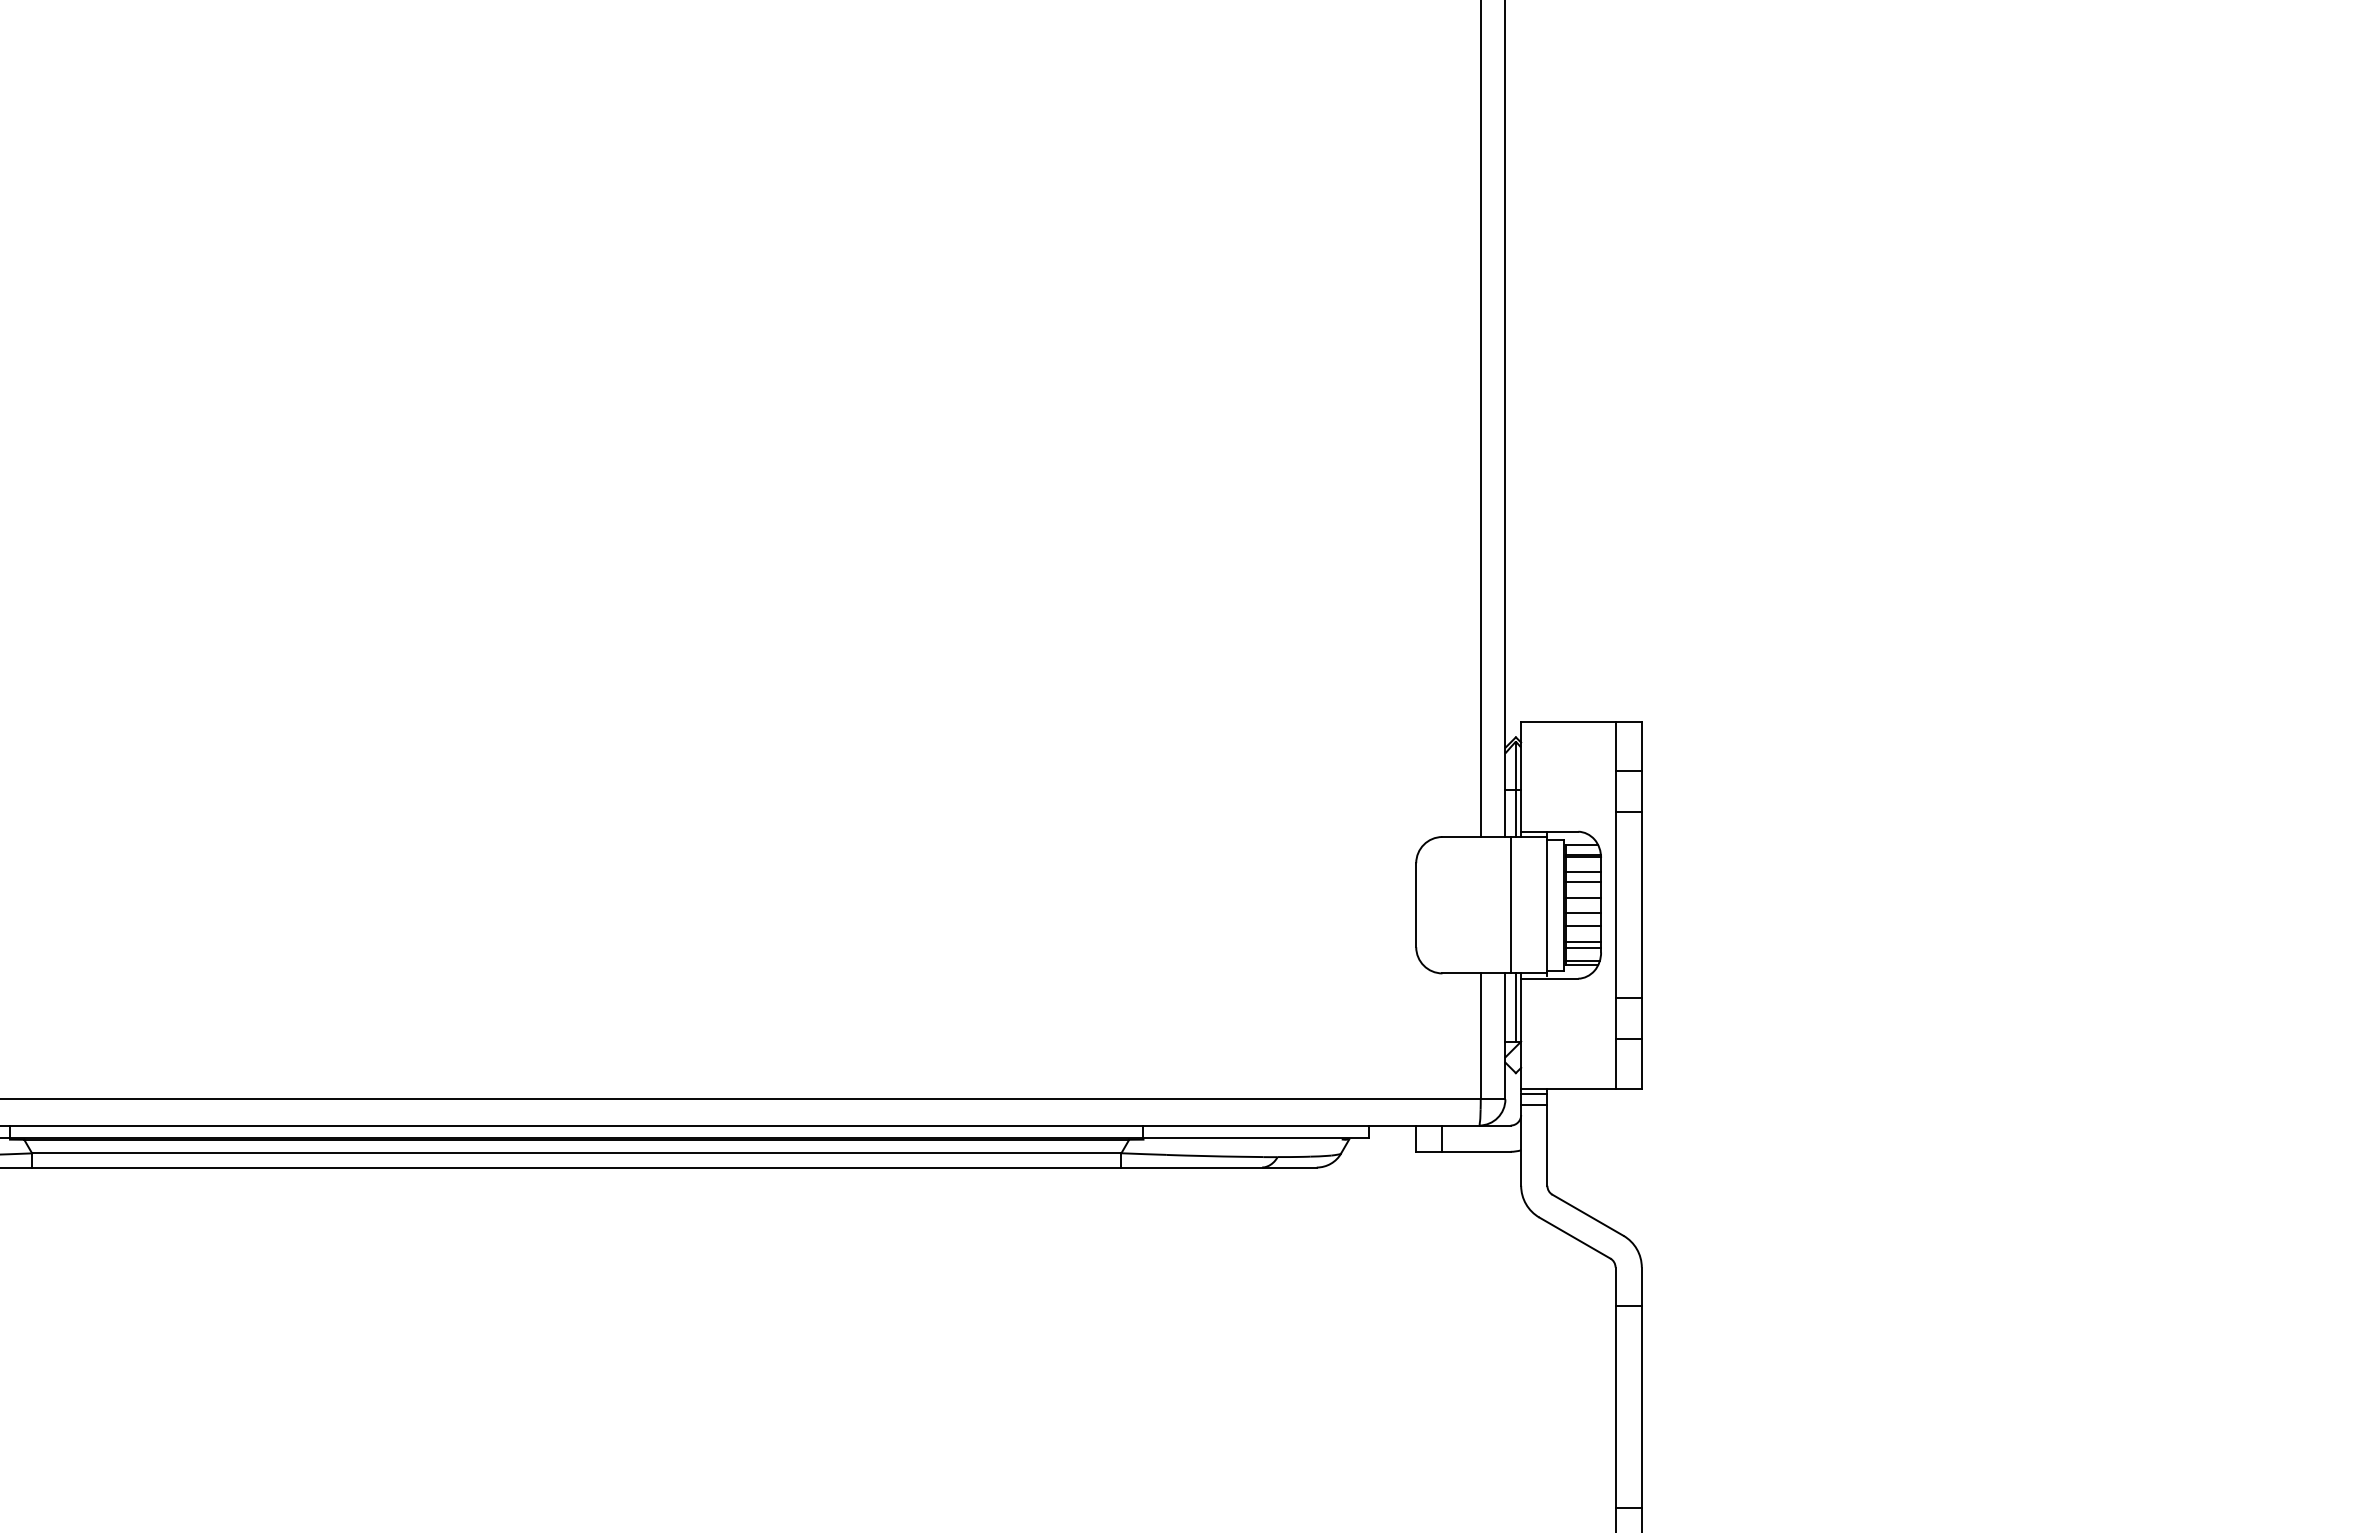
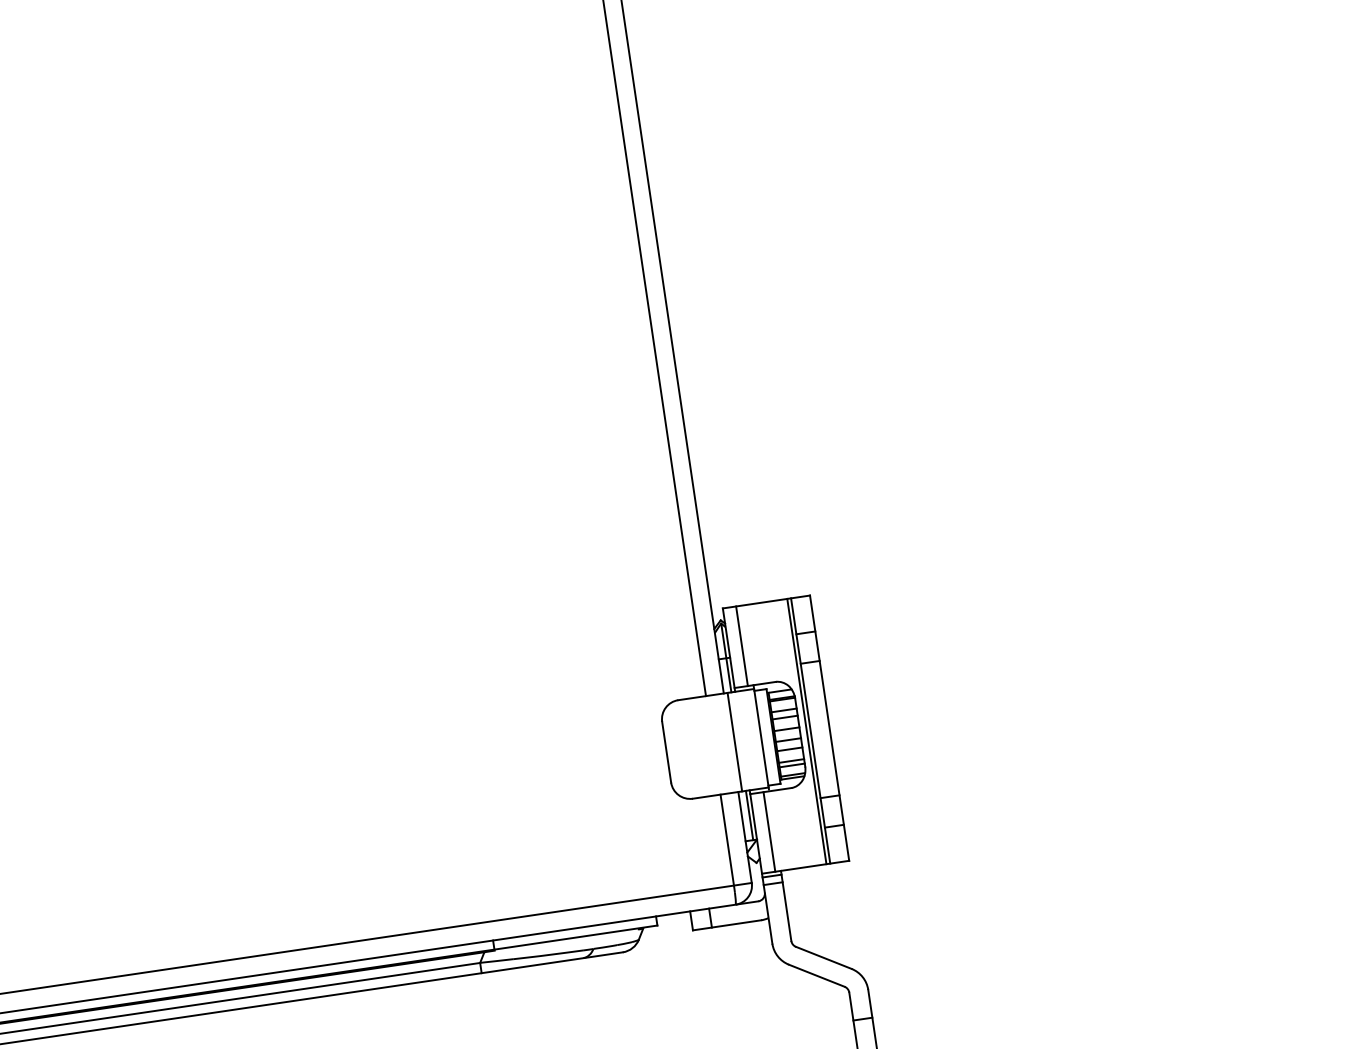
line: (1539, 776) -> (741, 646), added
line: (1610, 904) -> (806, 731), added
line: (1539, 1033) -> (769, 831), added

